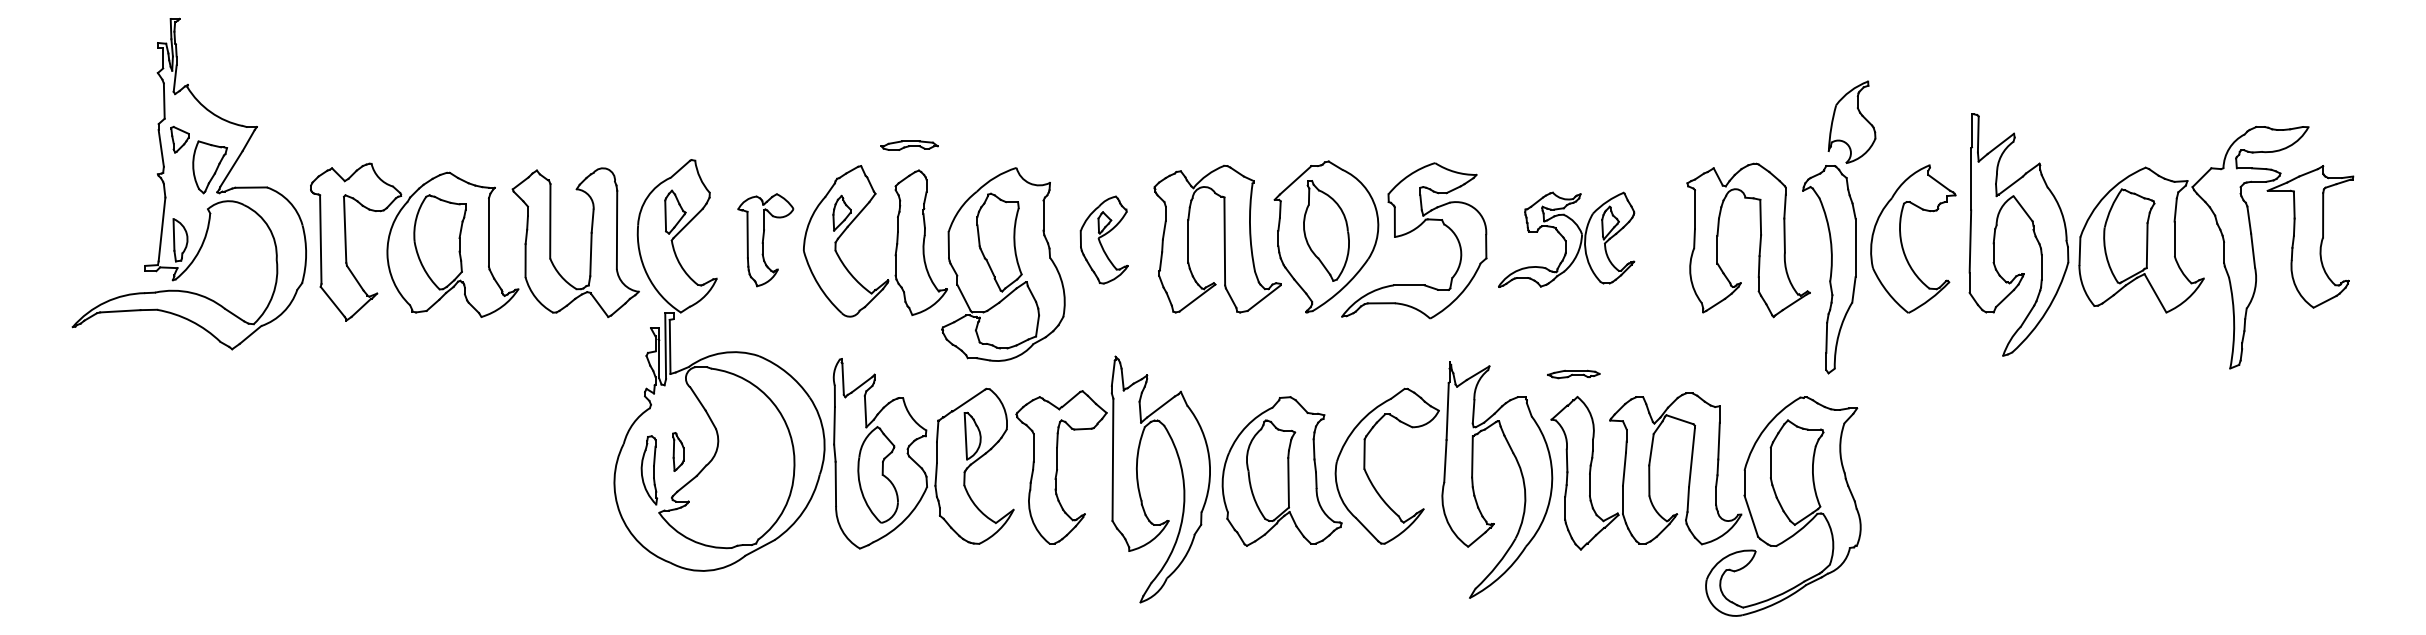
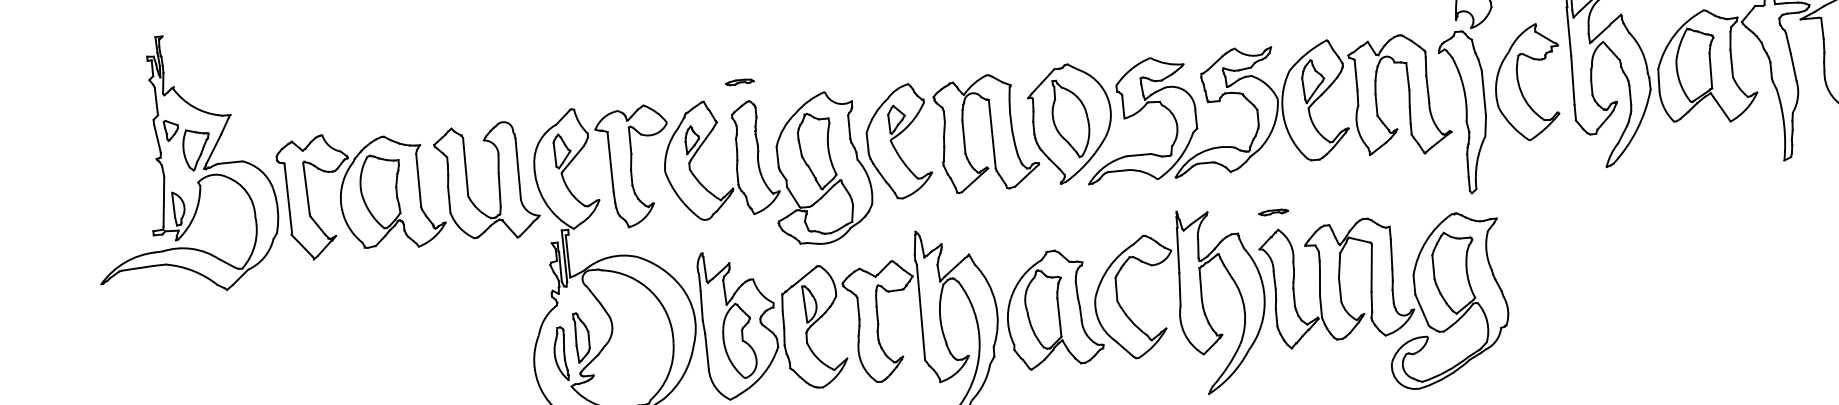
part: (909, 144) -> (739, 81), size x0.62
part: (765, 239) -> (634, 165), size x1.67
part: (1104, 239) -> (898, 141), size x1.67
part: (1566, 239) -> (1258, 108), size x1.67
part: (1573, 373) -> (1273, 211), size x0.71
part: (678, 451) -> (582, 337), size x1.67

